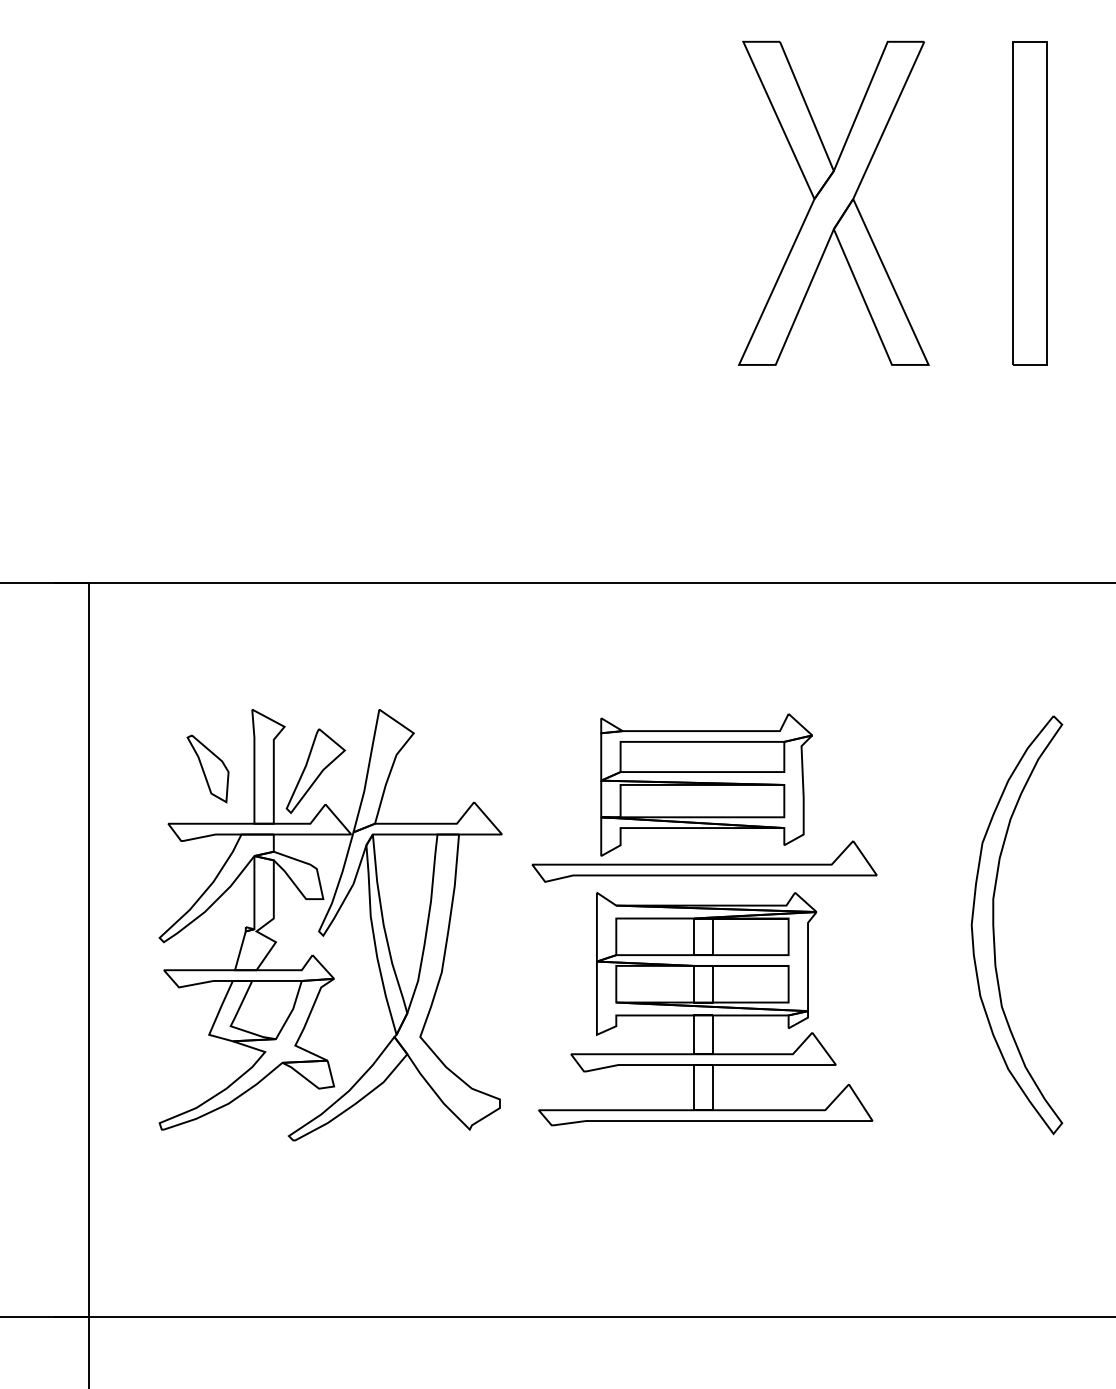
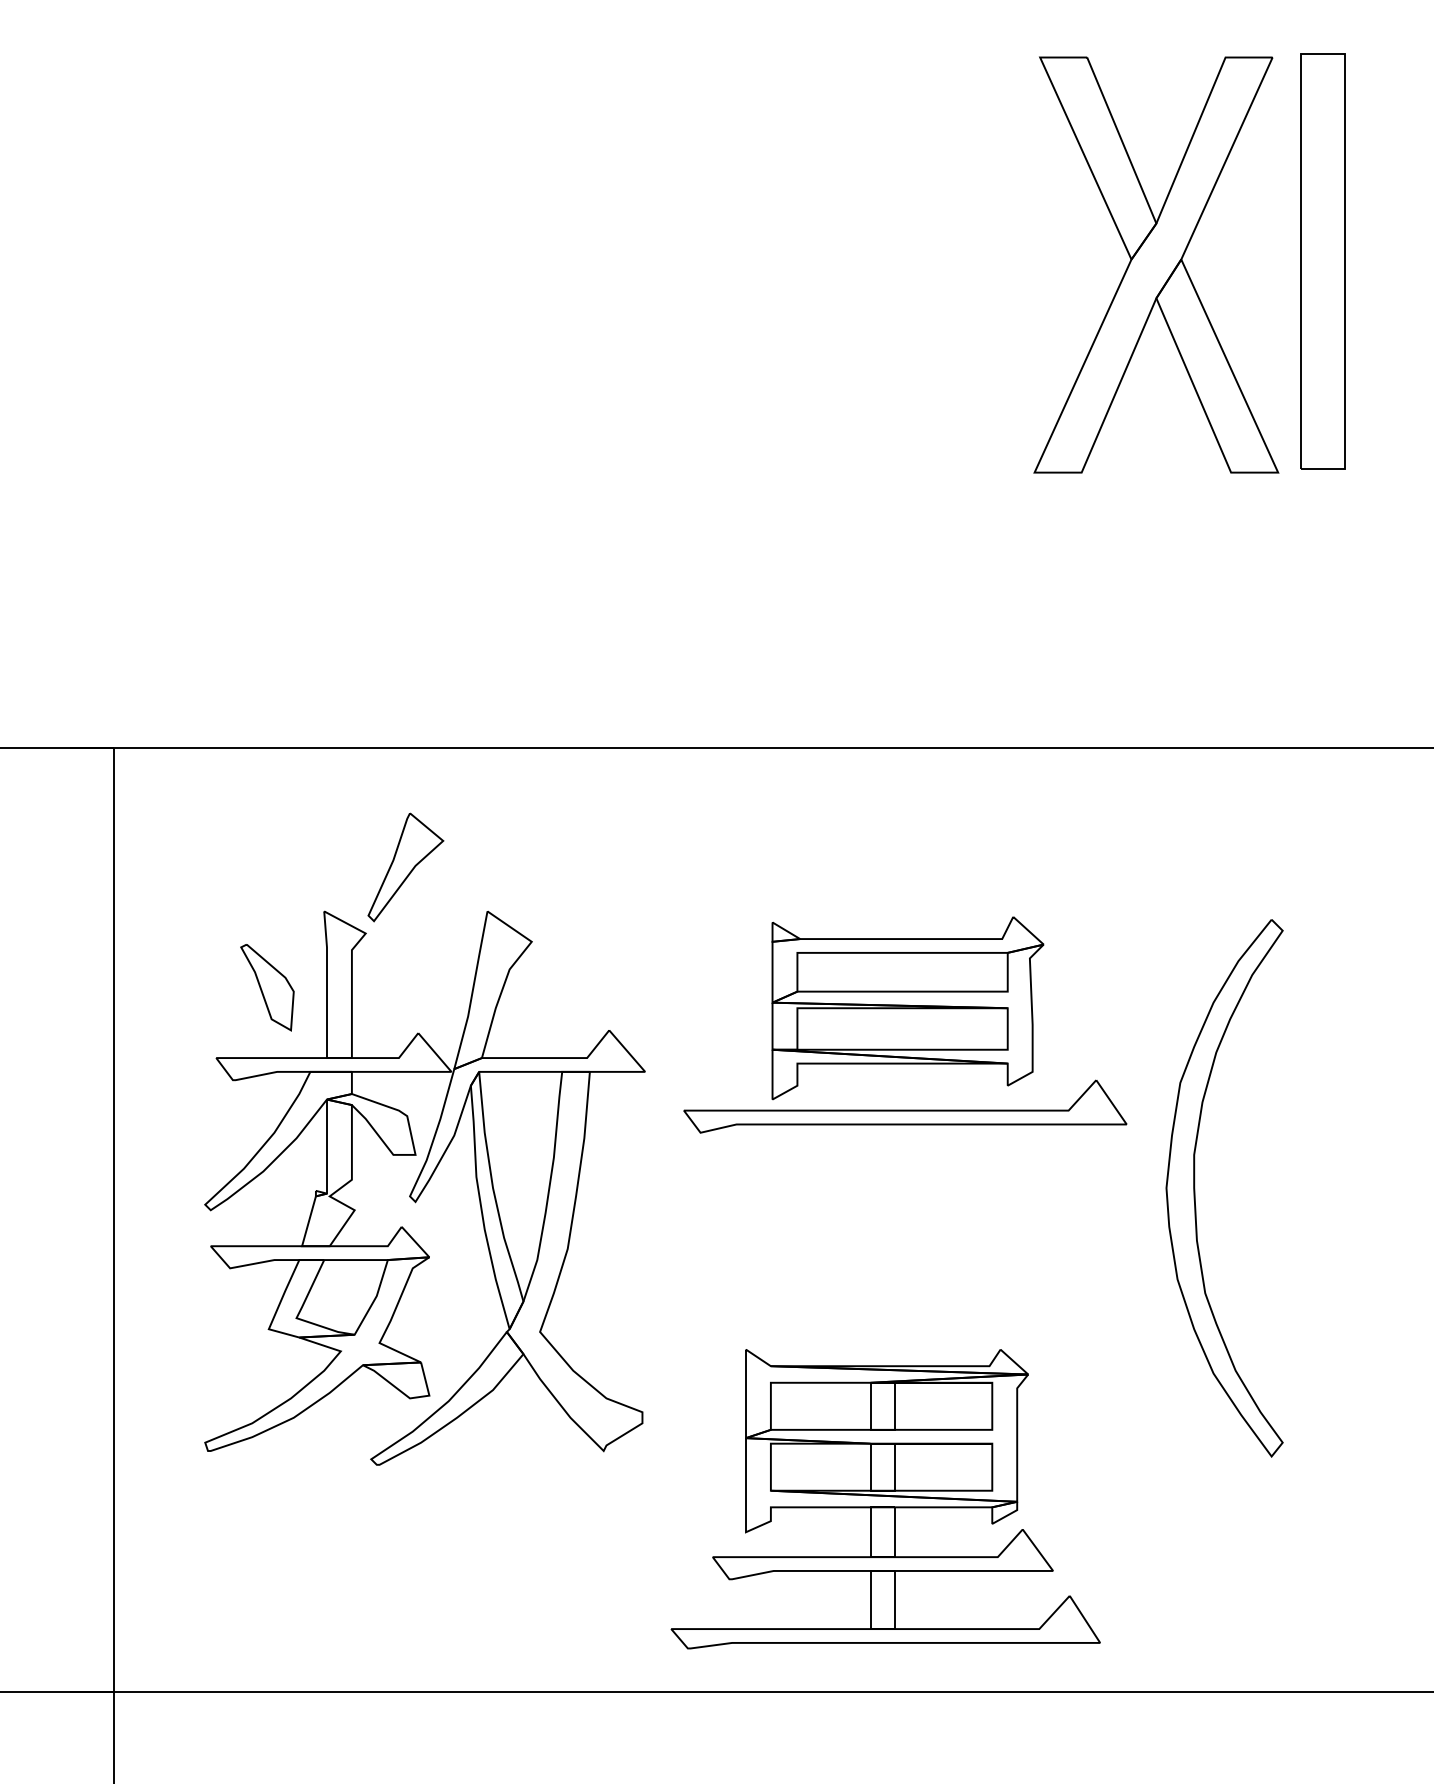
part: (833, 202) -> (1156, 264), moved
part: (315, 771) -> (405, 867), moved
part: (994, 925) -> (1195, 1188), moved
part: (705, 1009) -> (885, 1499), moved

